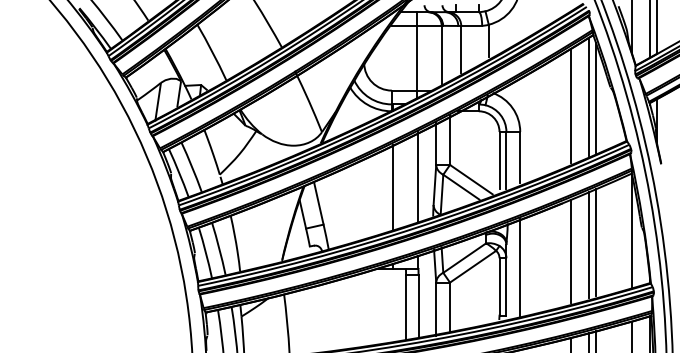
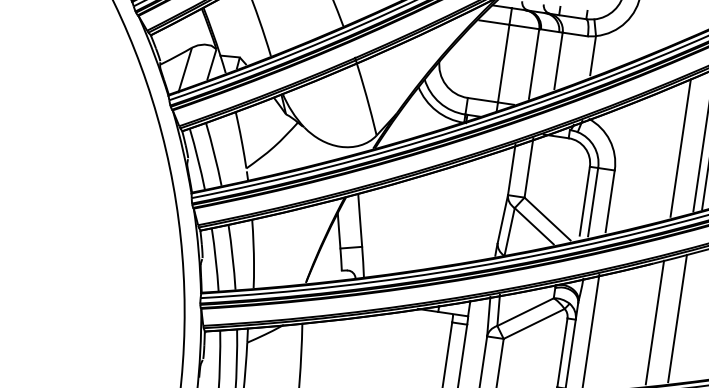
line: (418, 176) -> (484, 205), removed
line: (393, 187) -> (452, 214), removed
line: (596, 242) -> (686, 316), removed

